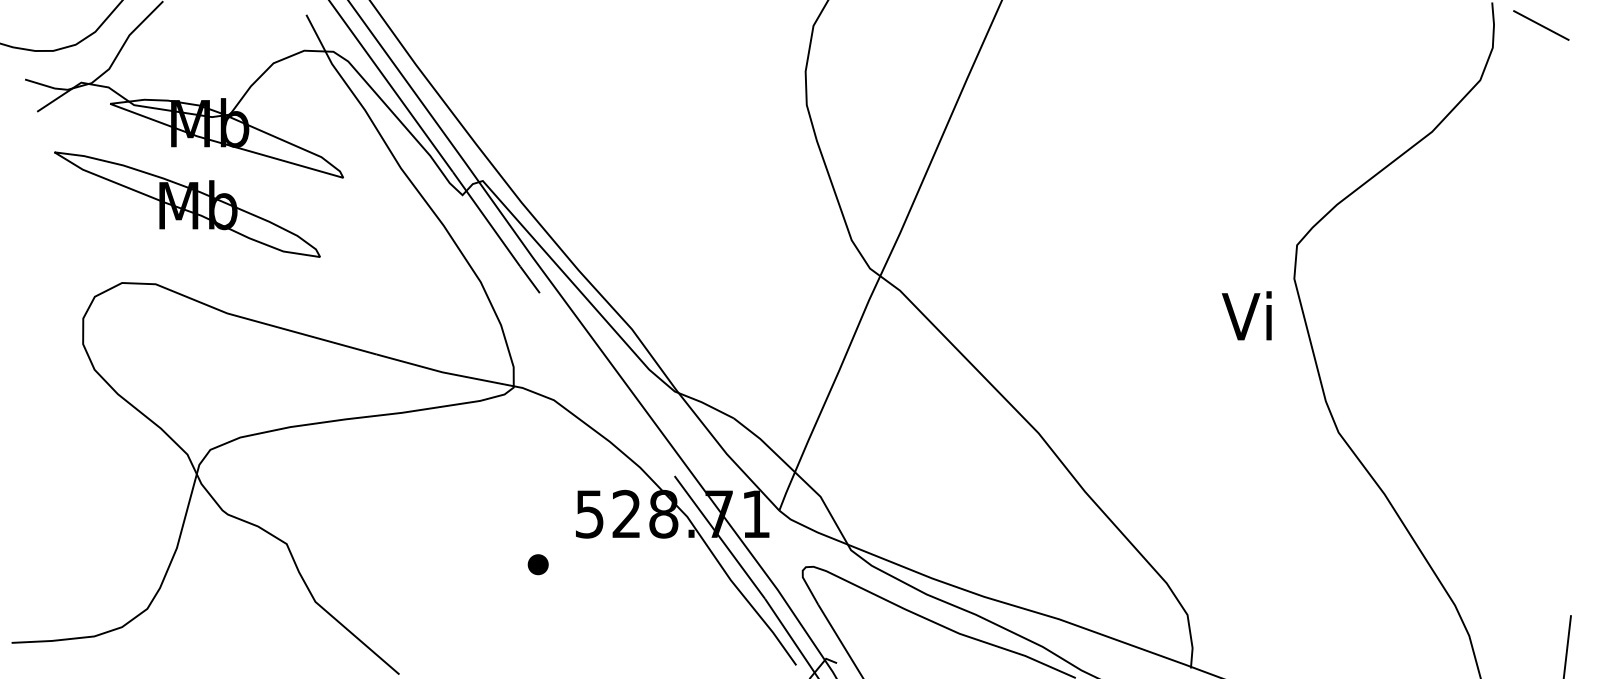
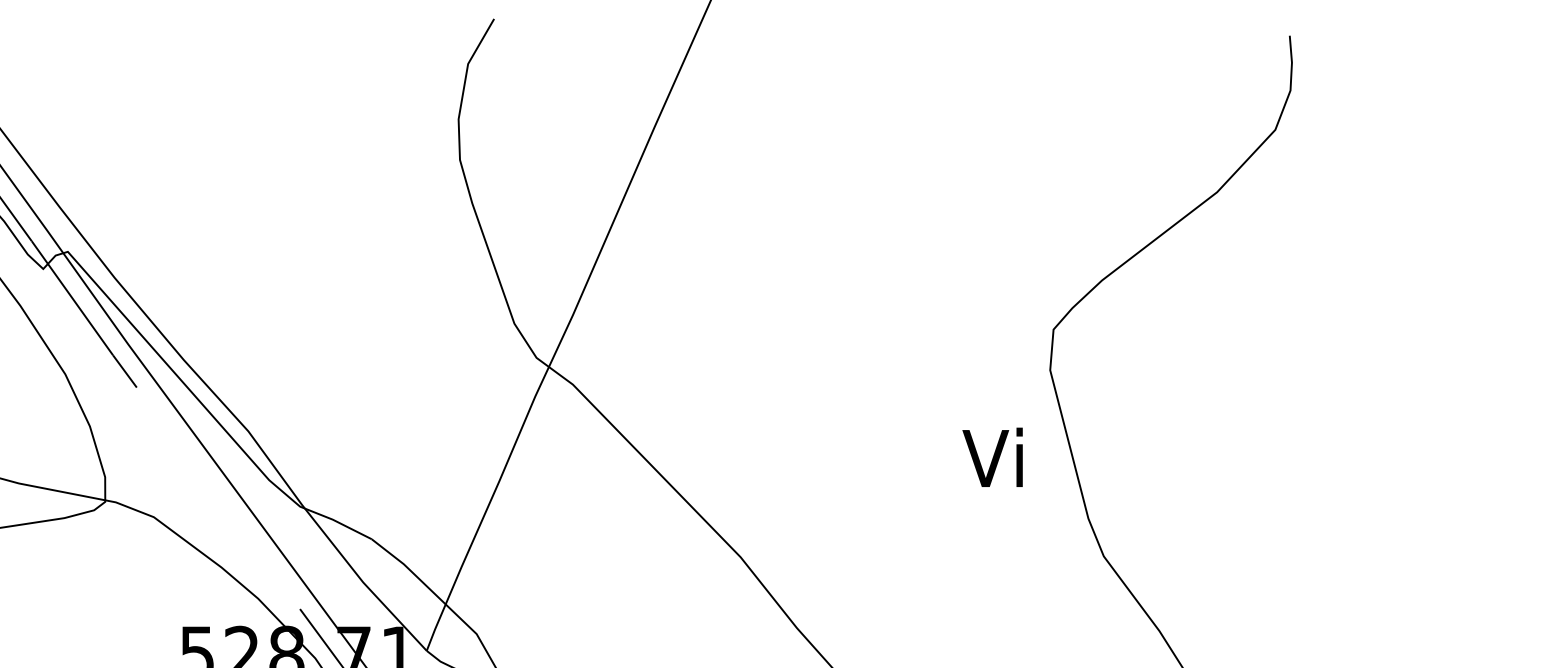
line: (1541, 25) -> (1349, 63), removed
text: (1246, 315) -> (992, 457), moved

